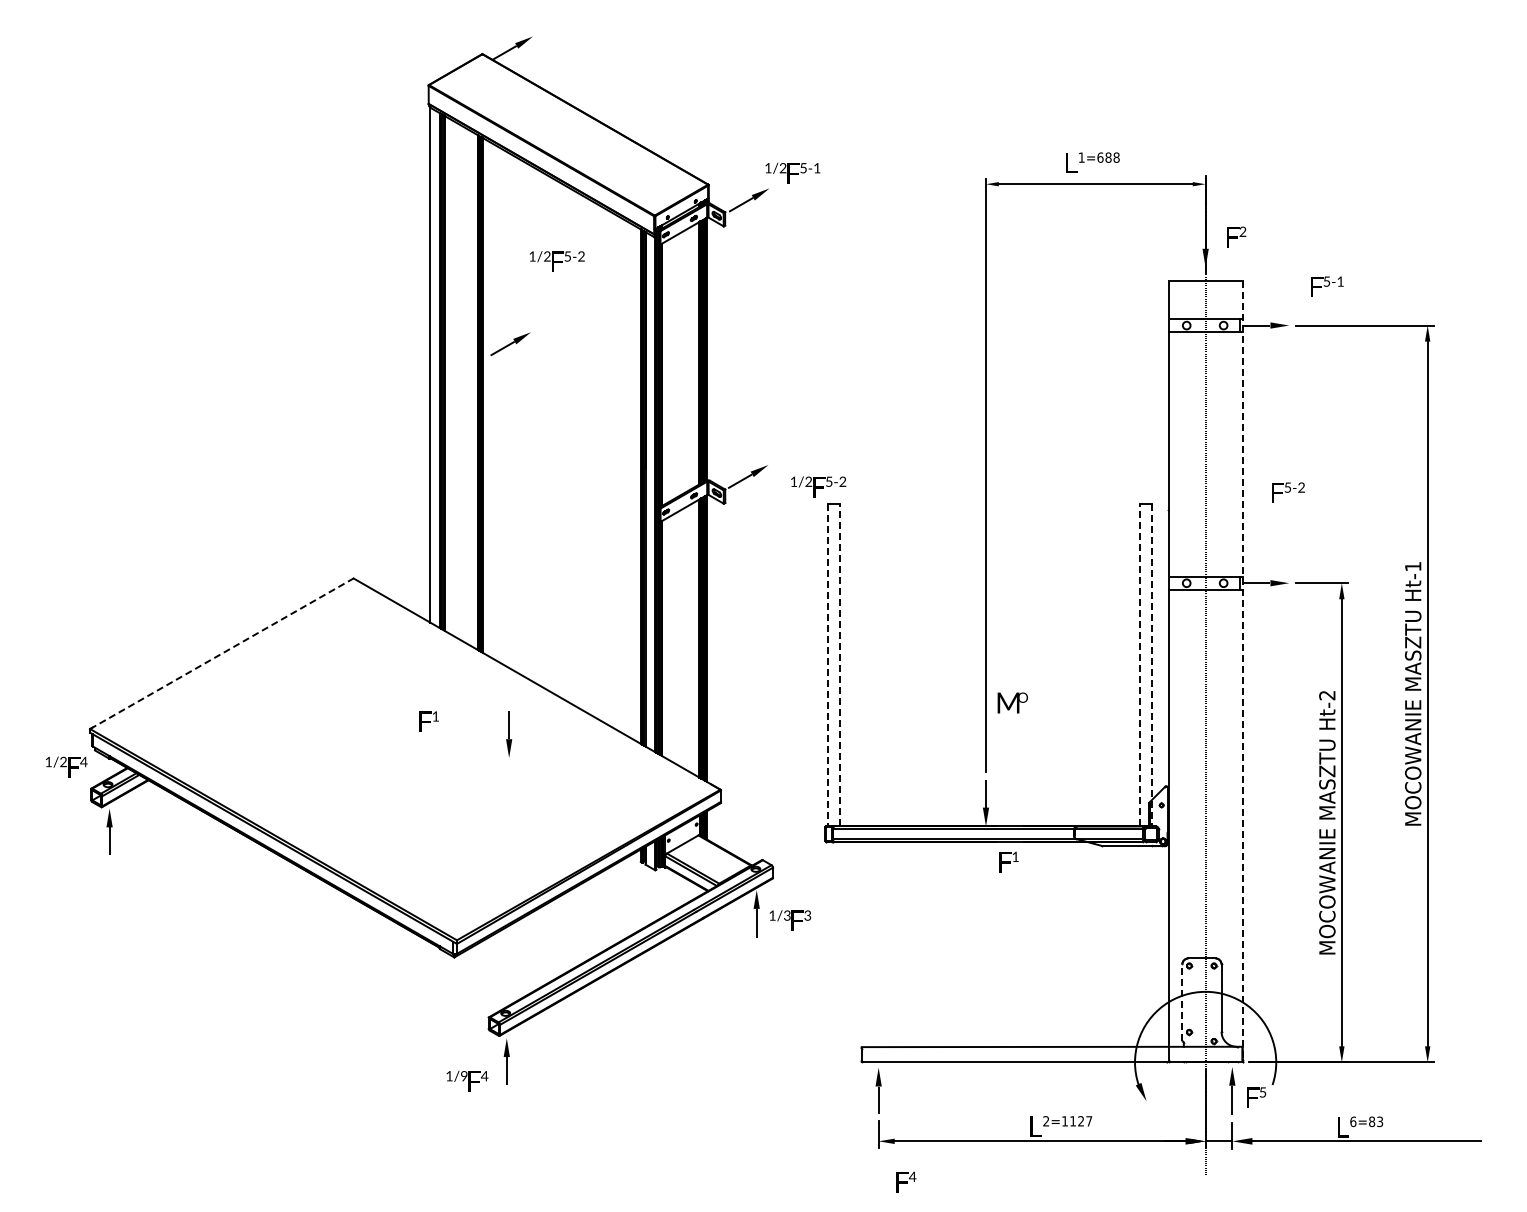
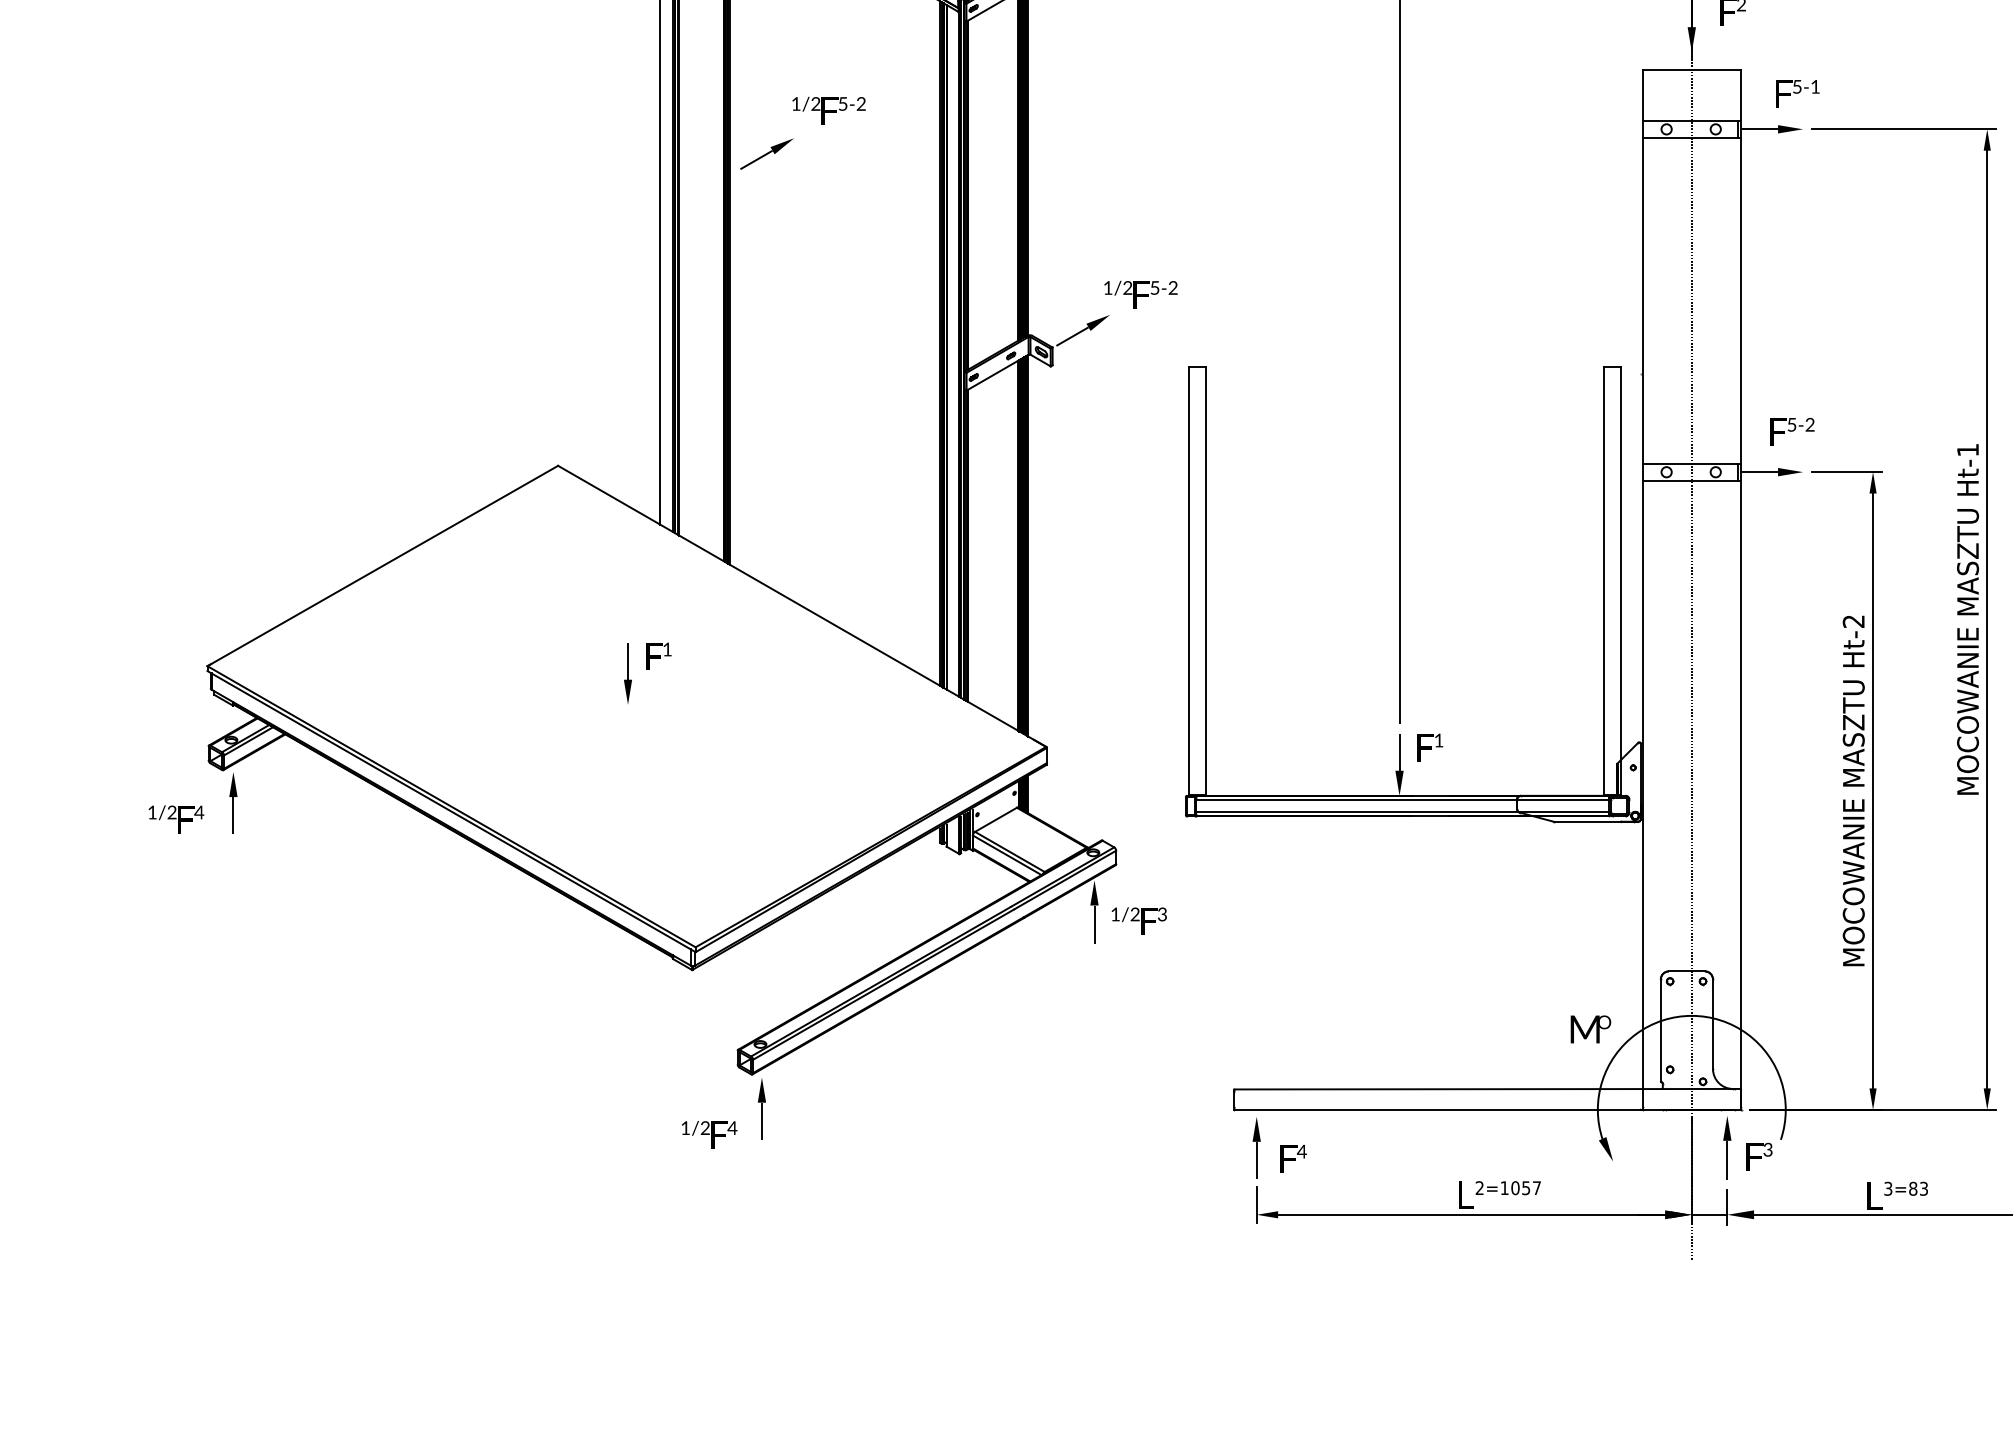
text: (556, 261) -> (828, 110), moved
text: (1327, 286) -> (1798, 93), moved
text: (818, 486) -> (1140, 294), moved
text: (1288, 492) -> (1792, 431), moved
line: (221, 653) -> (382, 565), dashed -> solid
line: (827, 664) -> (1188, 580), dashed -> solid
line: (840, 664) -> (1205, 580), dashed -> solid
line: (1139, 664) -> (1603, 580), dashed -> solid
line: (1152, 664) -> (1621, 580), dashed -> solid
line: (1242, 671) -> (1740, 589), dashed -> solid
text: (1012, 702) -> (1590, 1028), moved
part: (509, 734) -> (628, 673), moved
text: (66, 766) -> (176, 818), moved
text: (1008, 861) -> (1429, 746), moved
text: (787, 917) -> (1135, 916), 1/3 -> 1/2
line: (1182, 1002) -> (1661, 1030), dashed -> solid
text: (464, 1076) -> (705, 1128), 1/9 -> 1/2
text: (1262, 1092) -> (1767, 1149), 5 -> 3
text: (1077, 1121) -> (1521, 1188), 2=1127 -> 2=1057
text: (1353, 1121) -> (1888, 1188), 6=83 -> 3=83
text: (906, 1181) -> (1293, 1157), moved

